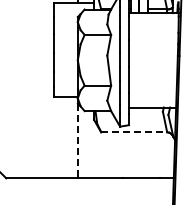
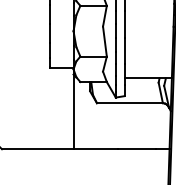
line: (134, 132) -> (130, 103), dashed -> solid
line: (78, 141) -> (74, 112), dashed -> solid

